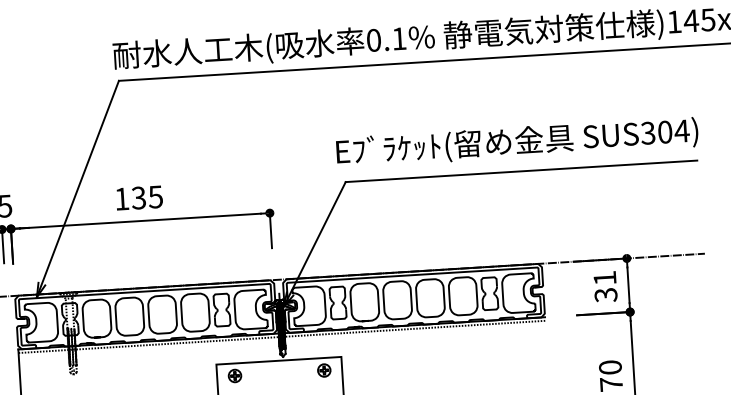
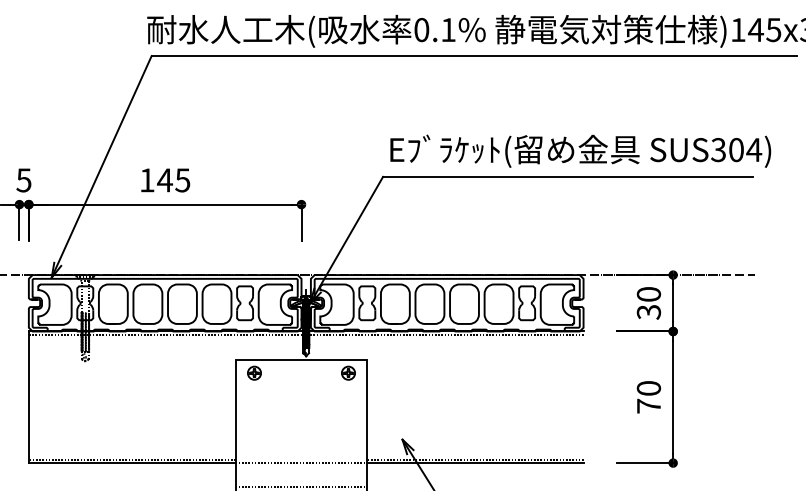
text: (517, 141) -> (580, 150), moved
text: (139, 198) -> (165, 180), 135 -> 145
text: (604, 278) -> (648, 294), 31 -> 30

